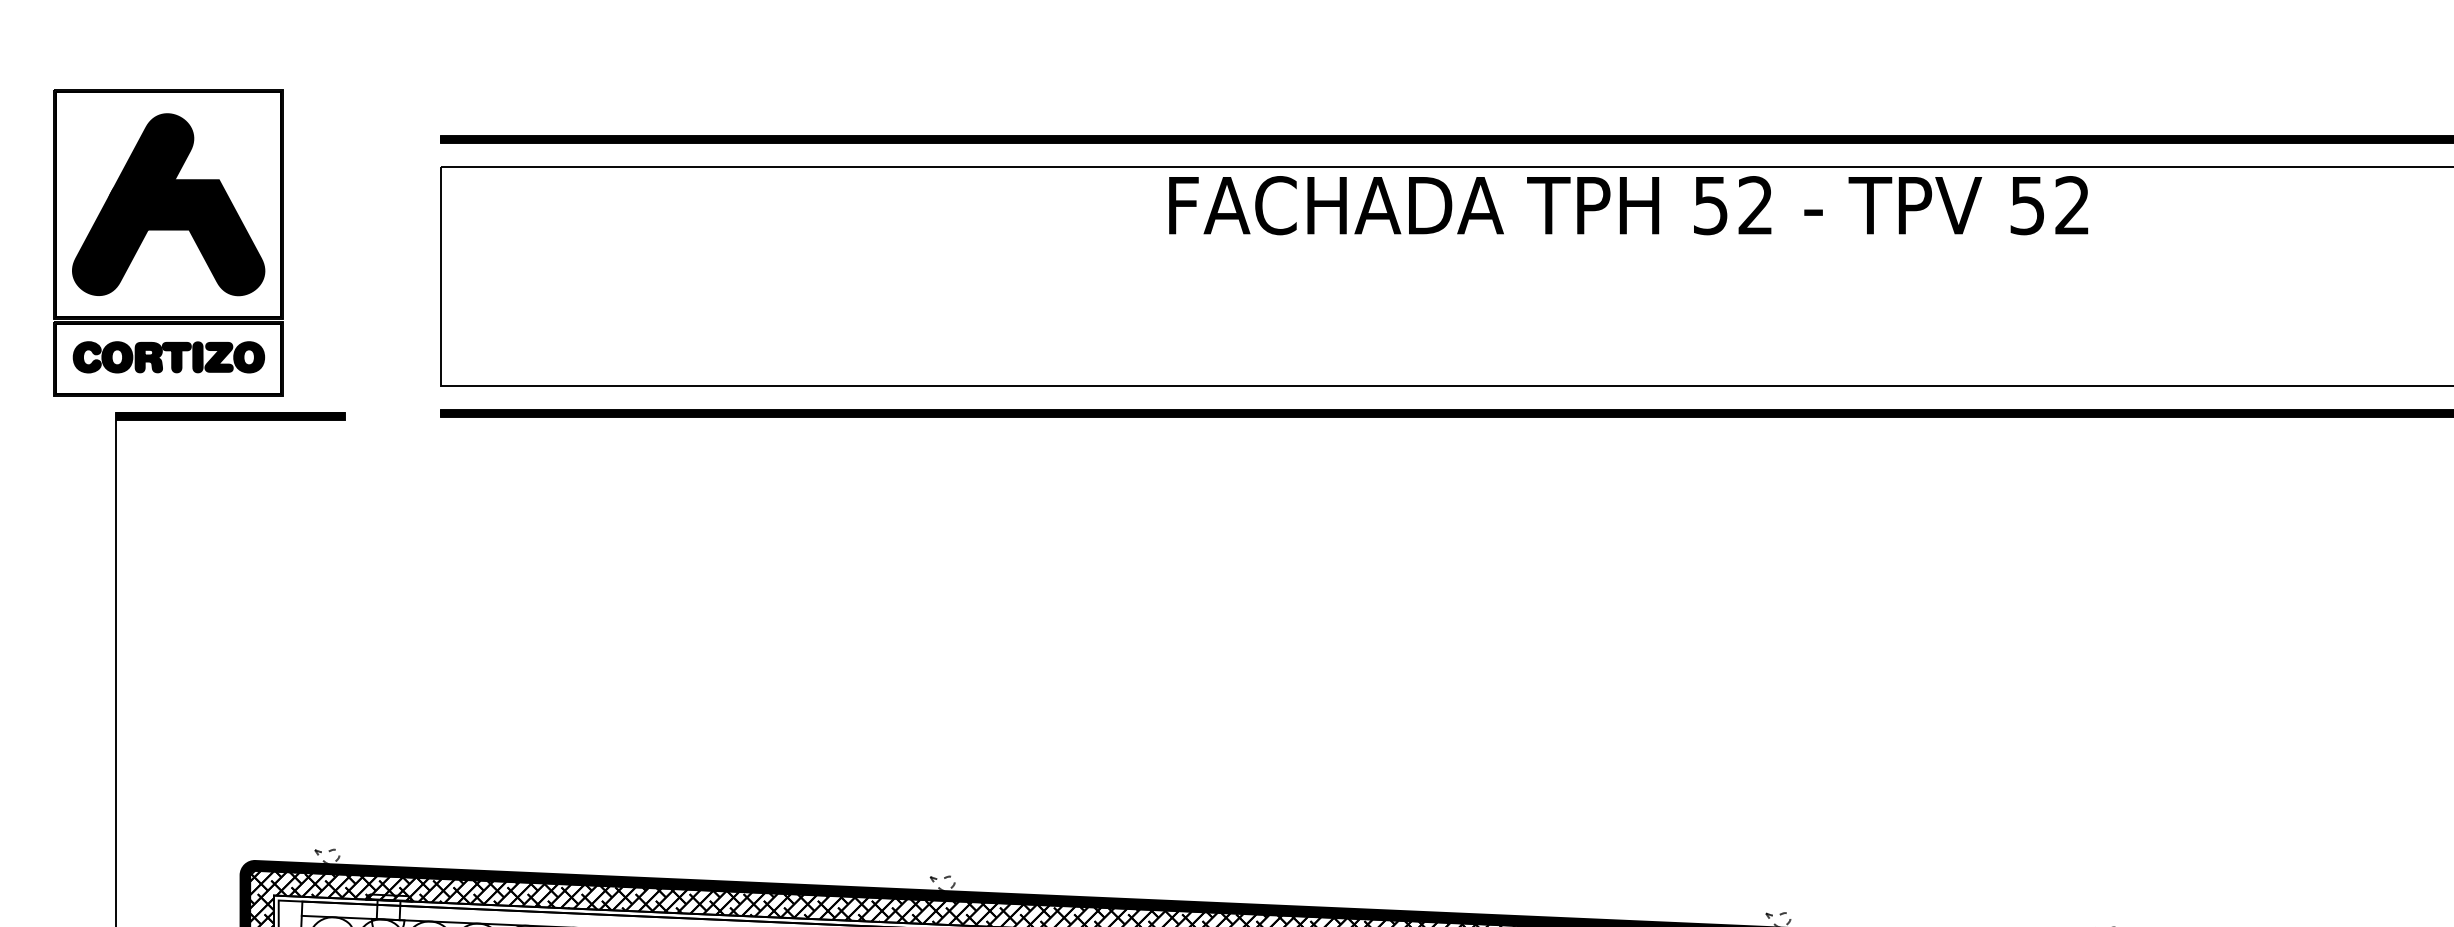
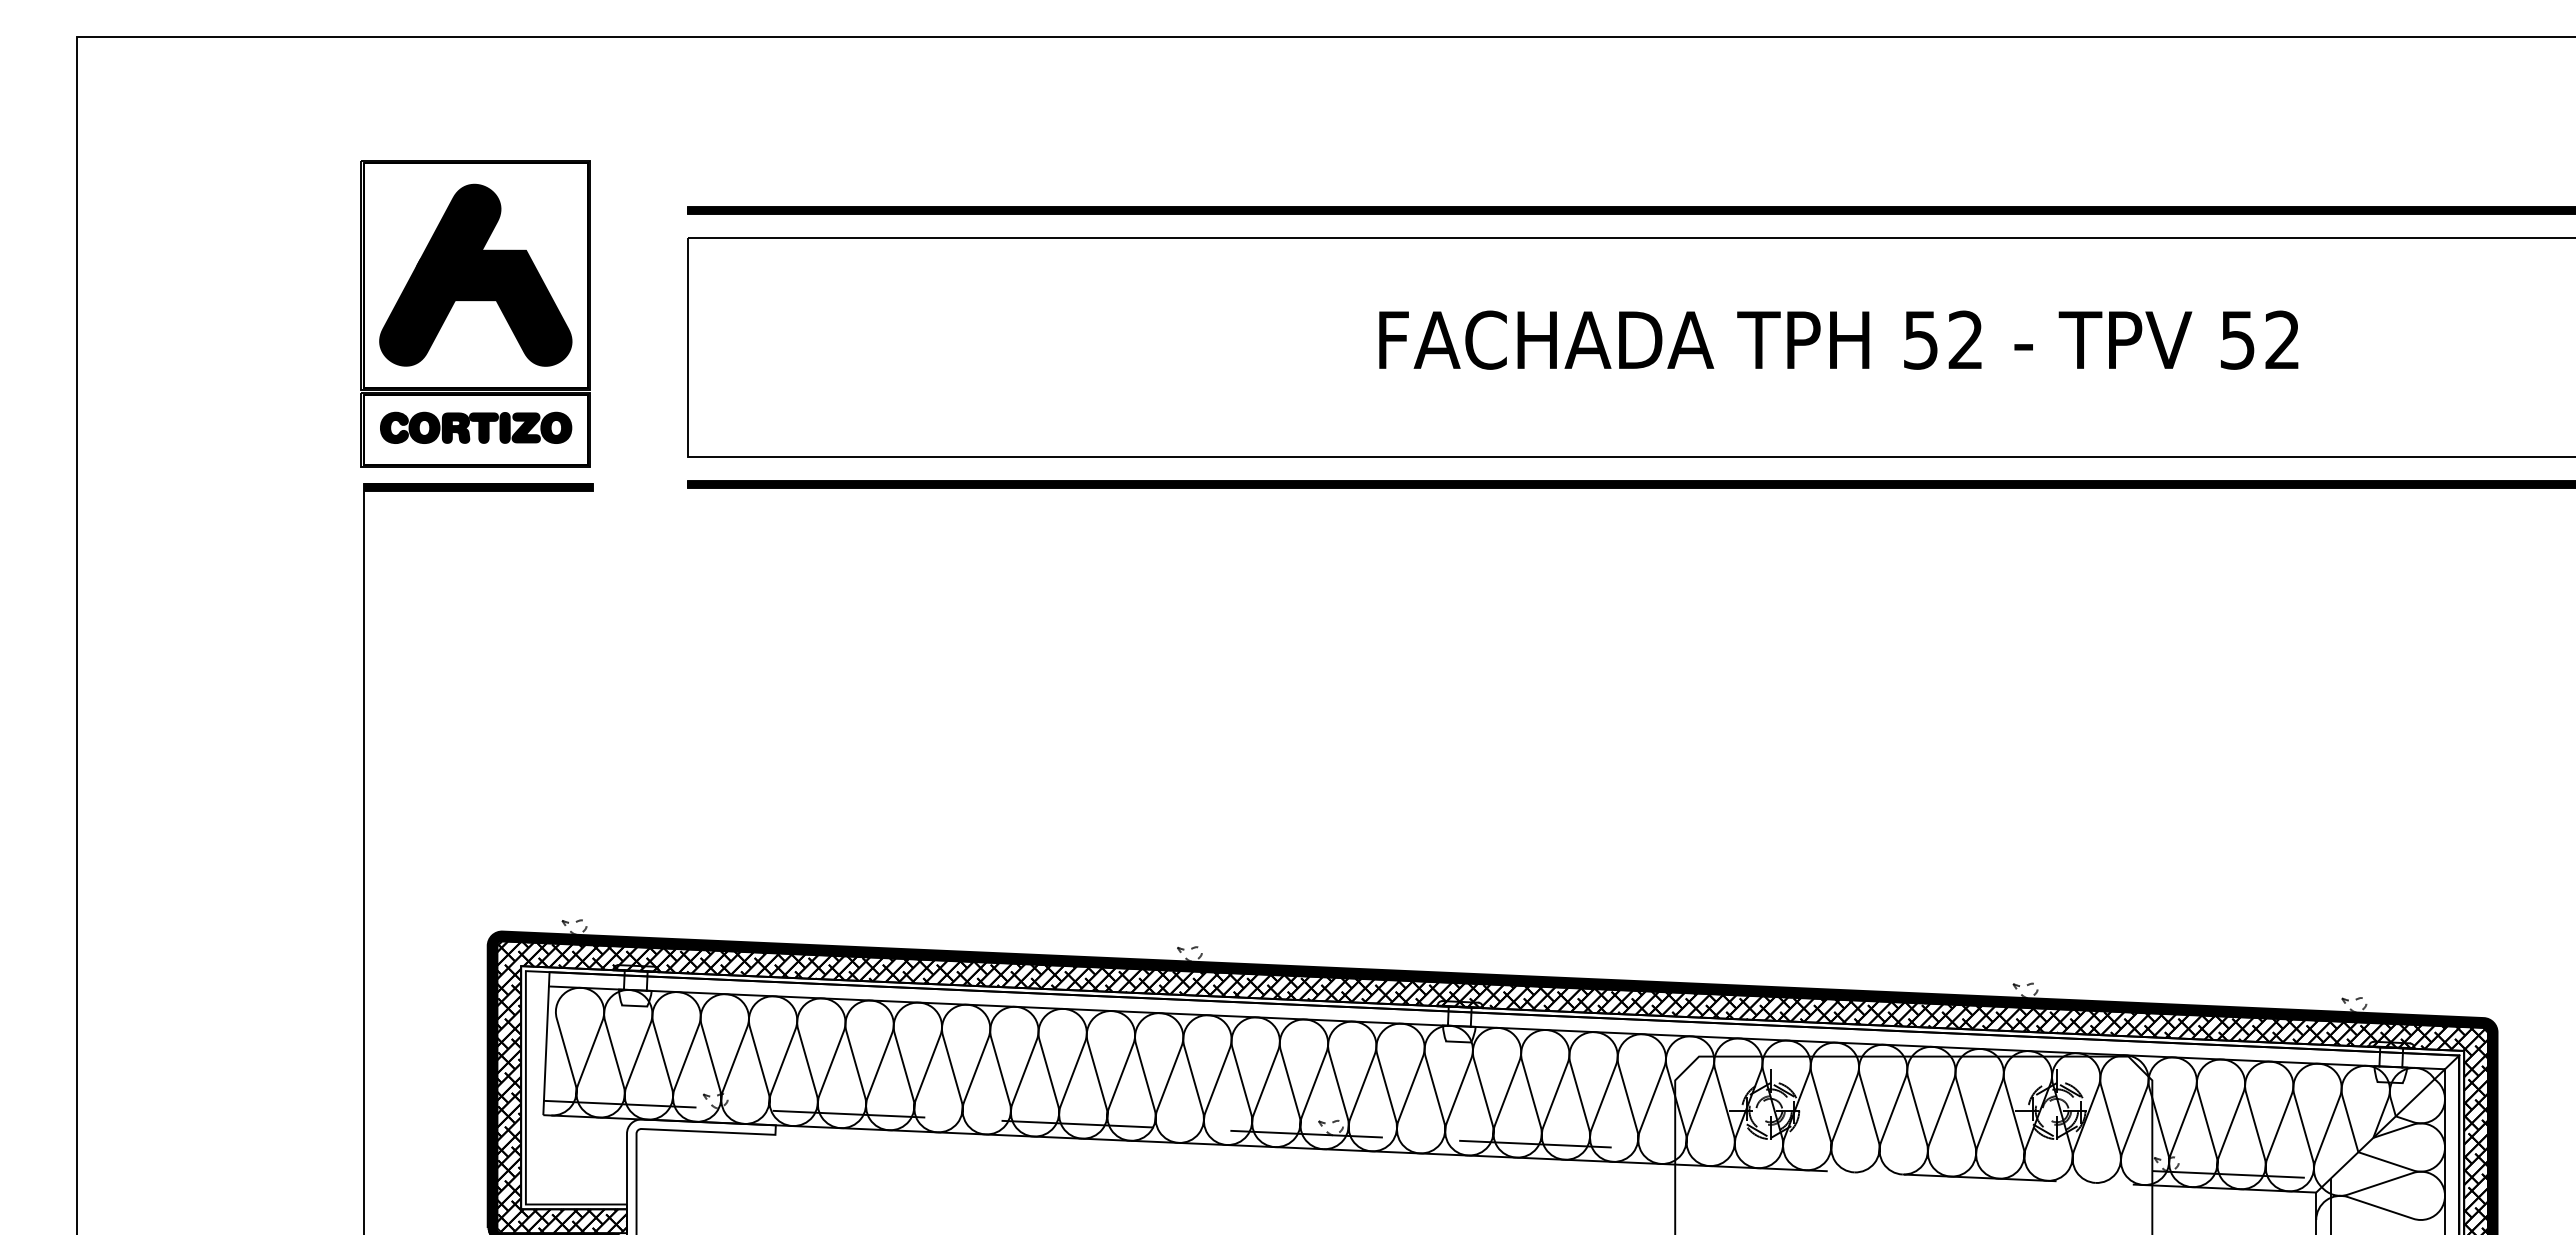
text: (1628, 204) -> (1838, 339), moved
part: (168, 242) -> (475, 313), moved

